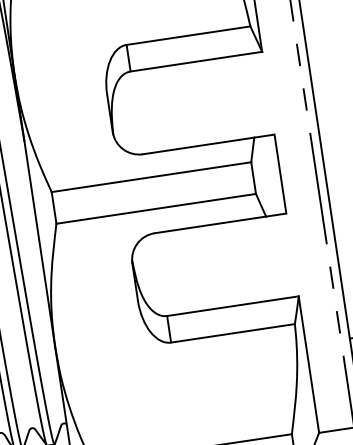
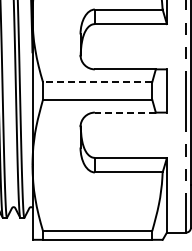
line: (151, 177) -> (97, 82), solid -> dashed
line: (208, 224) -> (124, 112), solid -> dashed

